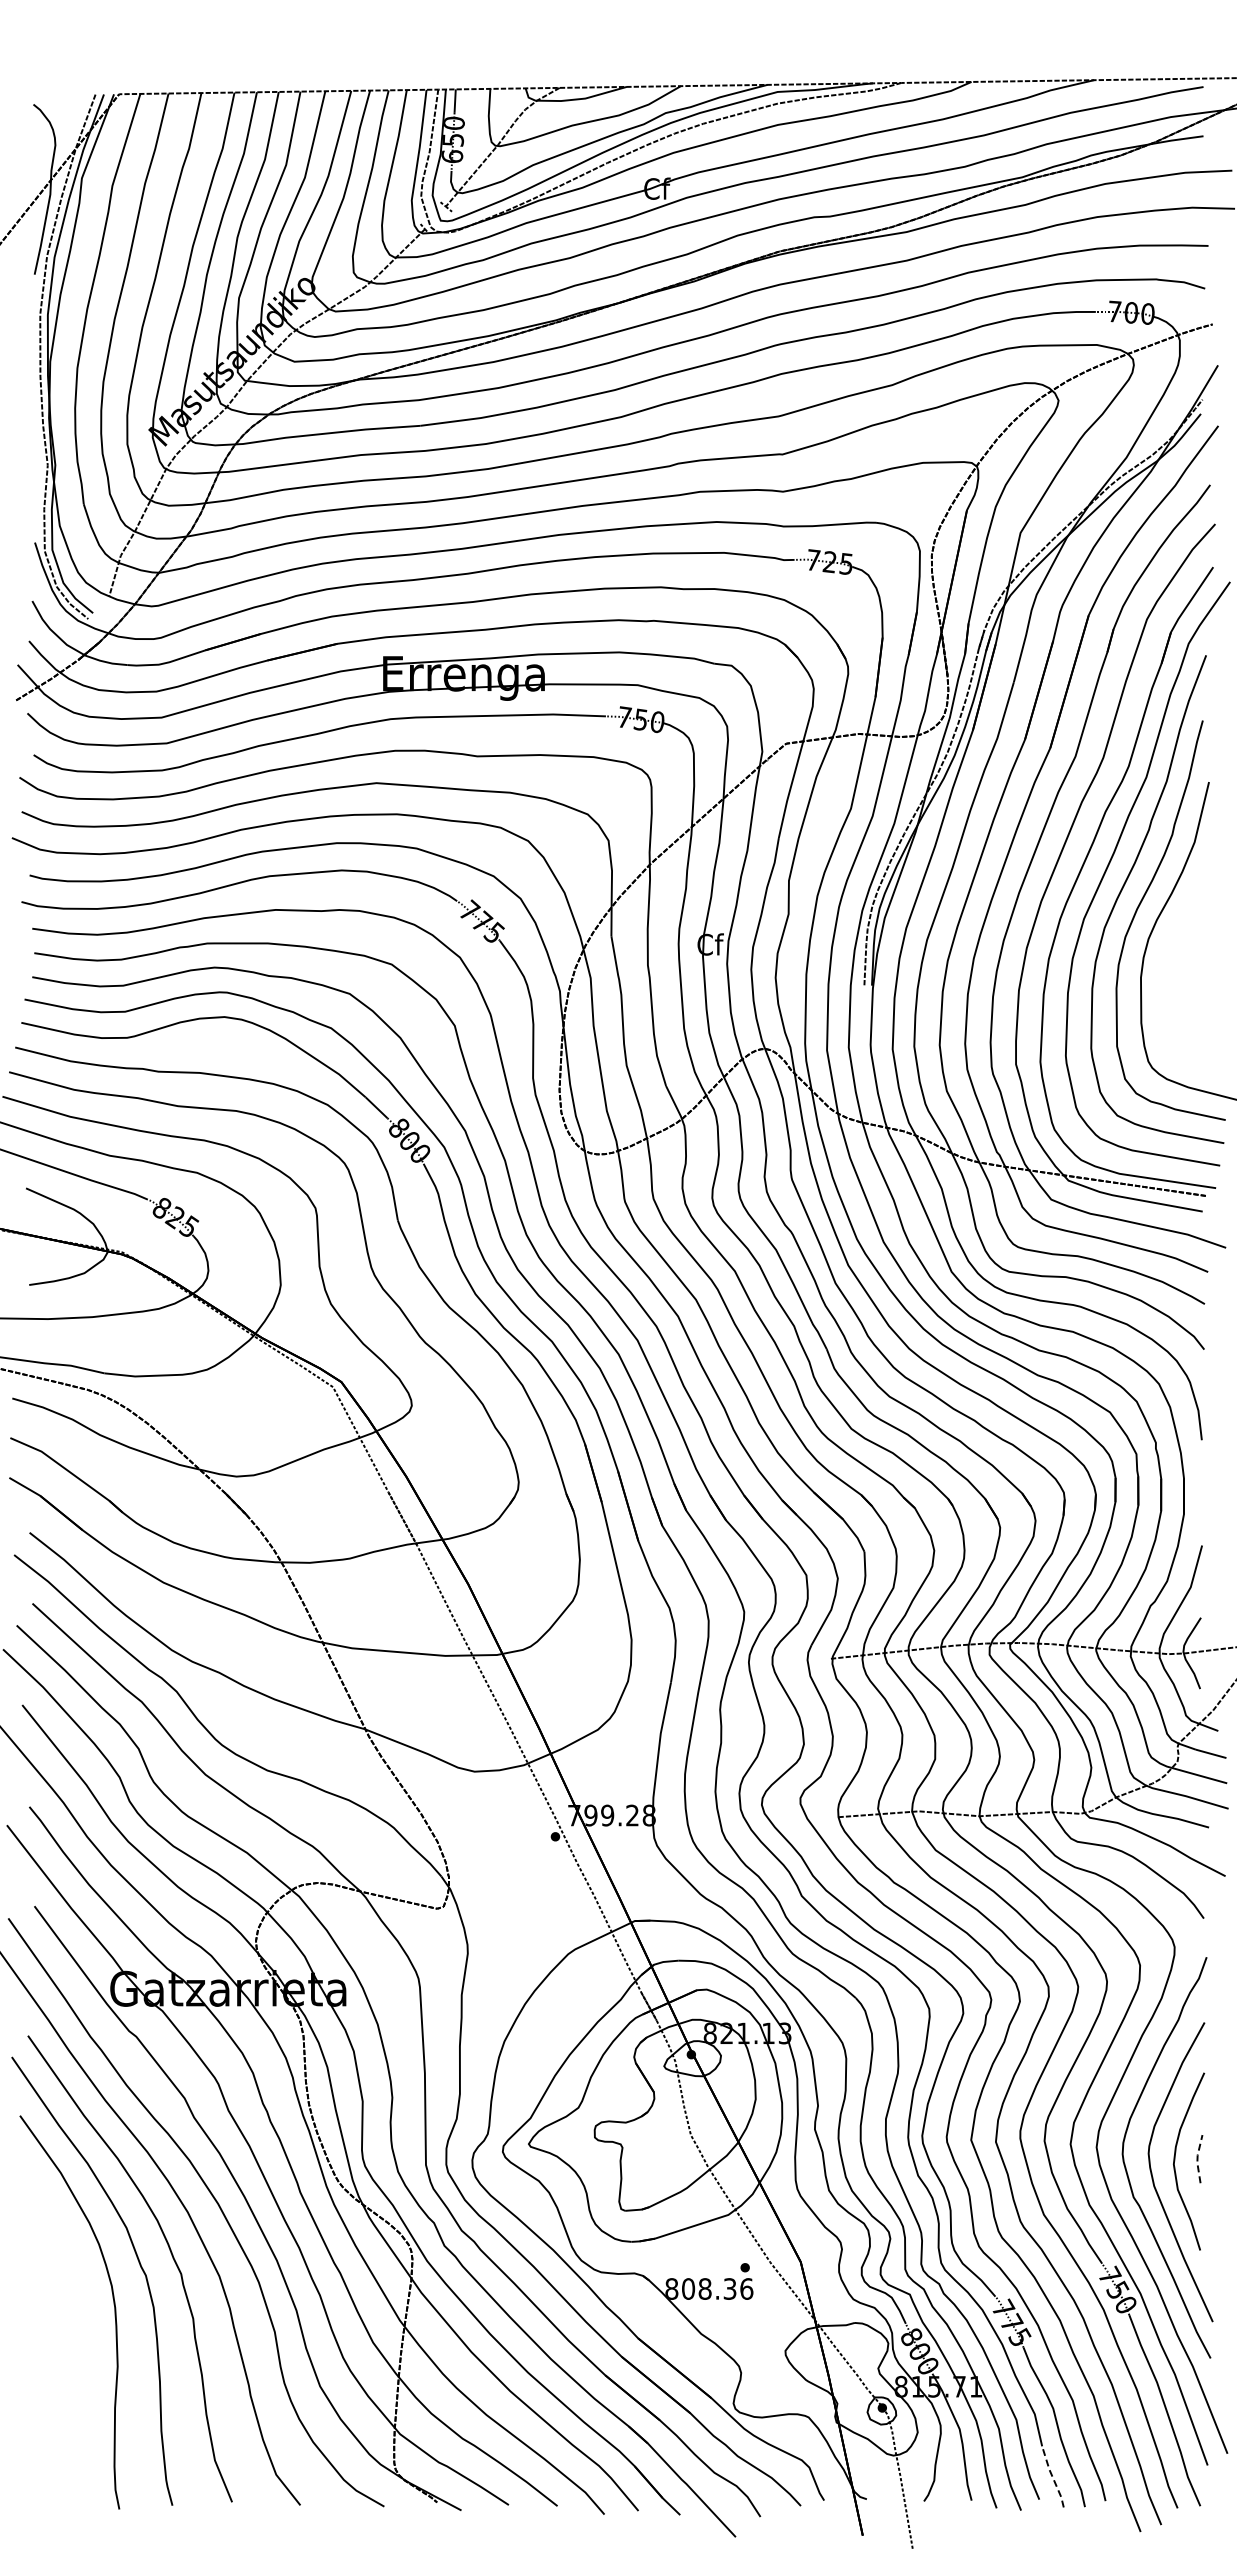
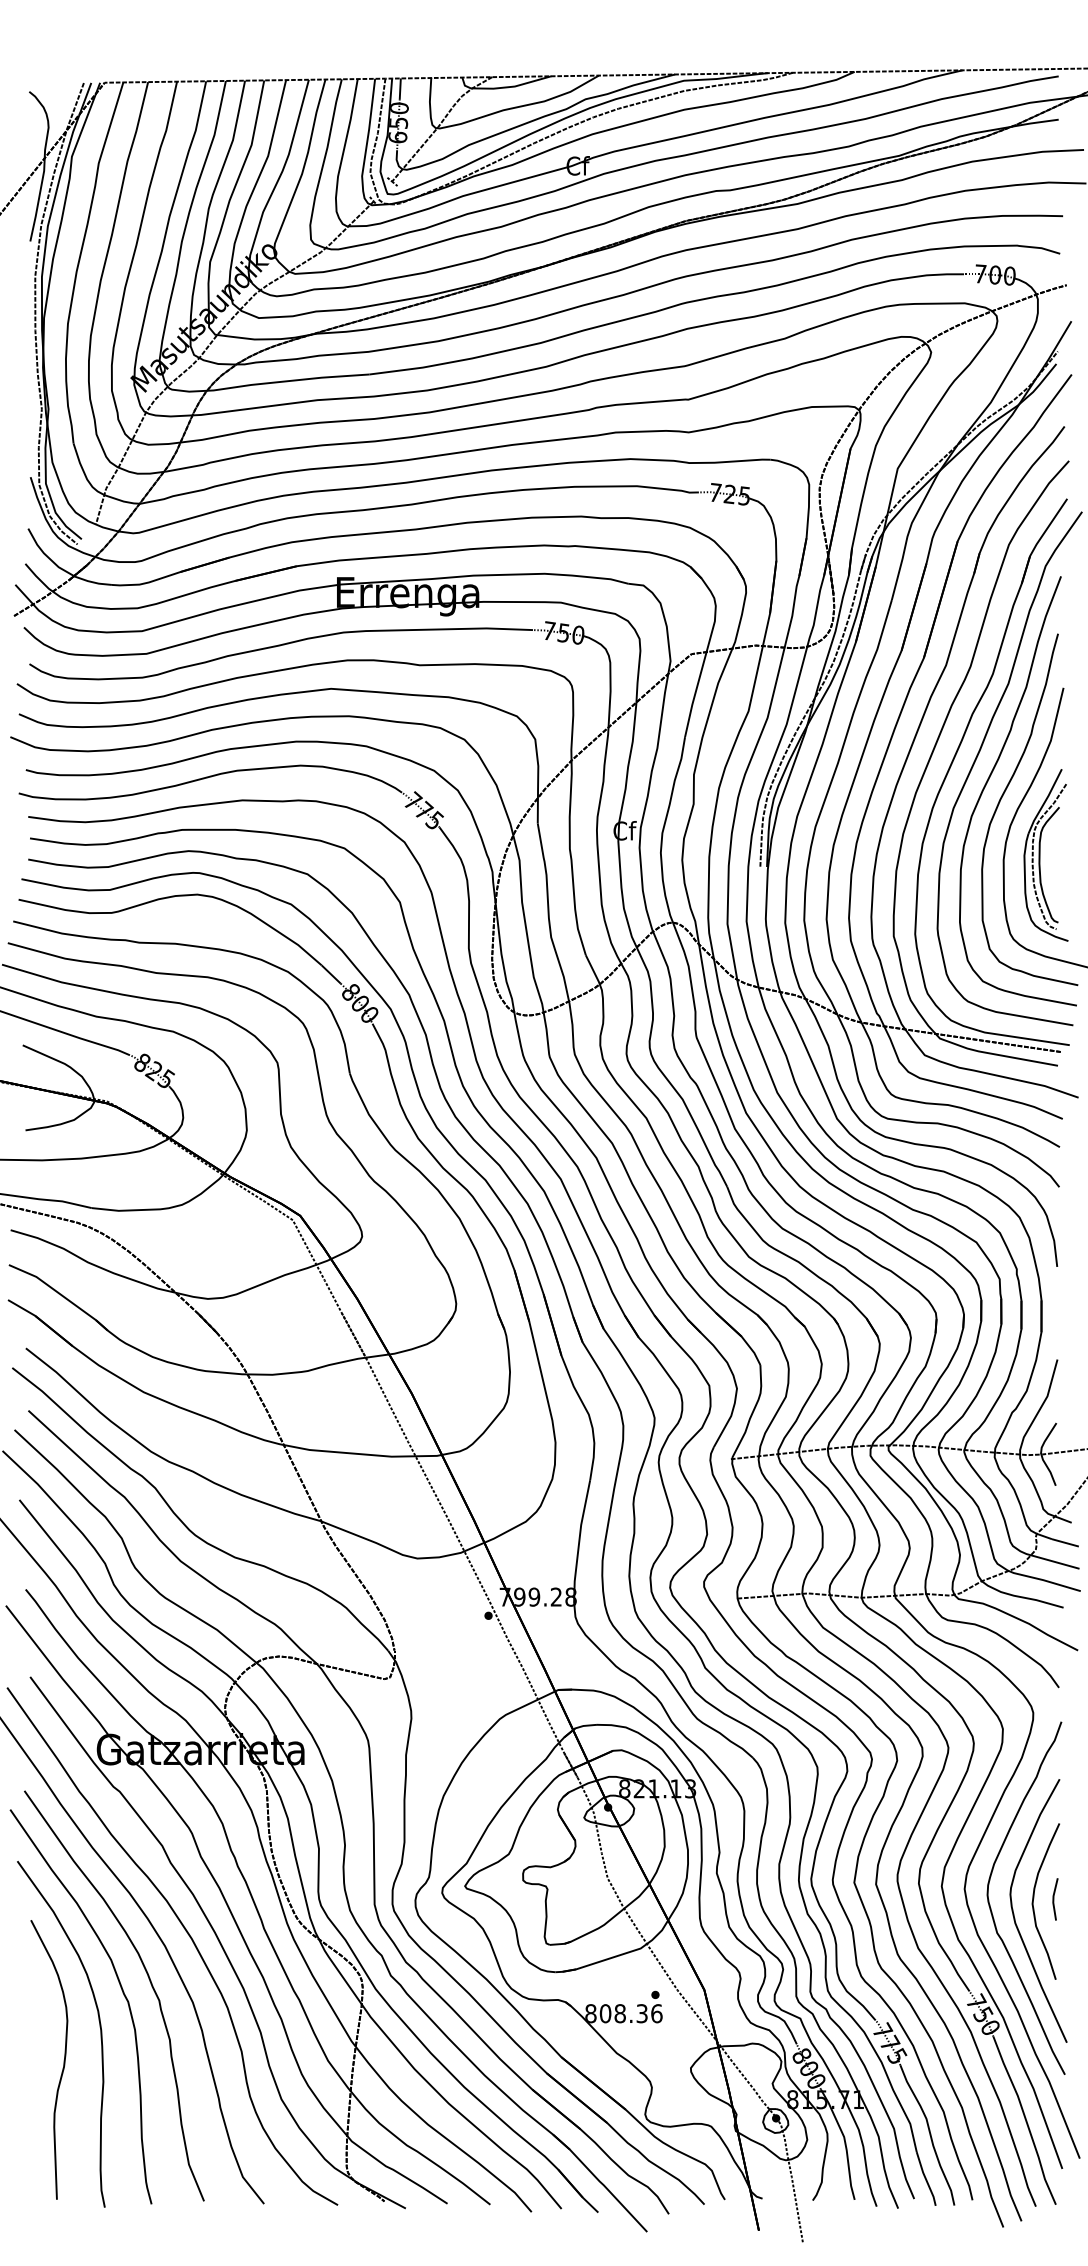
part: (1188, 972) -> (1045, 855), added
line: (1197, 2159) -> (1053, 1899), dashed -> solid
curve: (72, 2342) -> (63, 2060), added
line: (1052, 2477) -> (925, 2179), dashed -> solid

